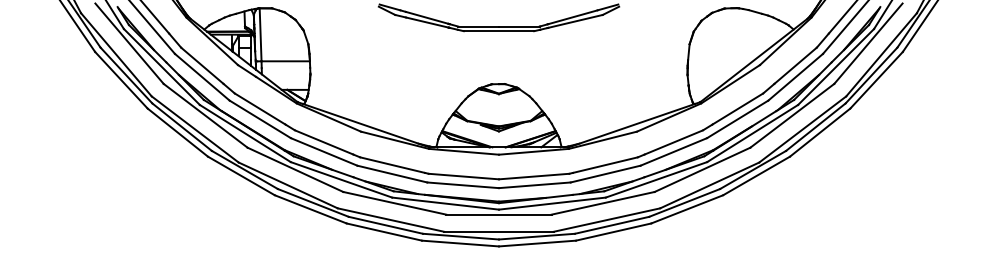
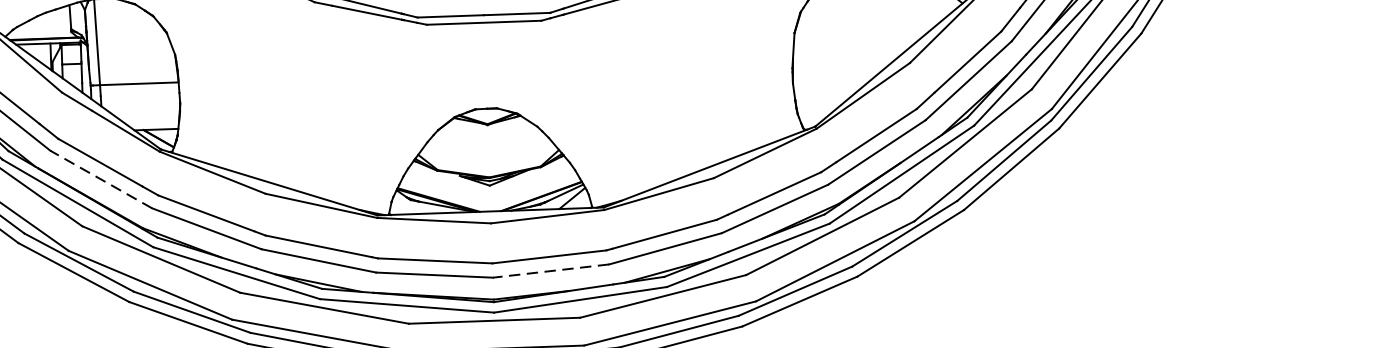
line: (260, 119) -> (101, 179), solid -> dashed
line: (534, 185) -> (550, 271), solid -> dashed

